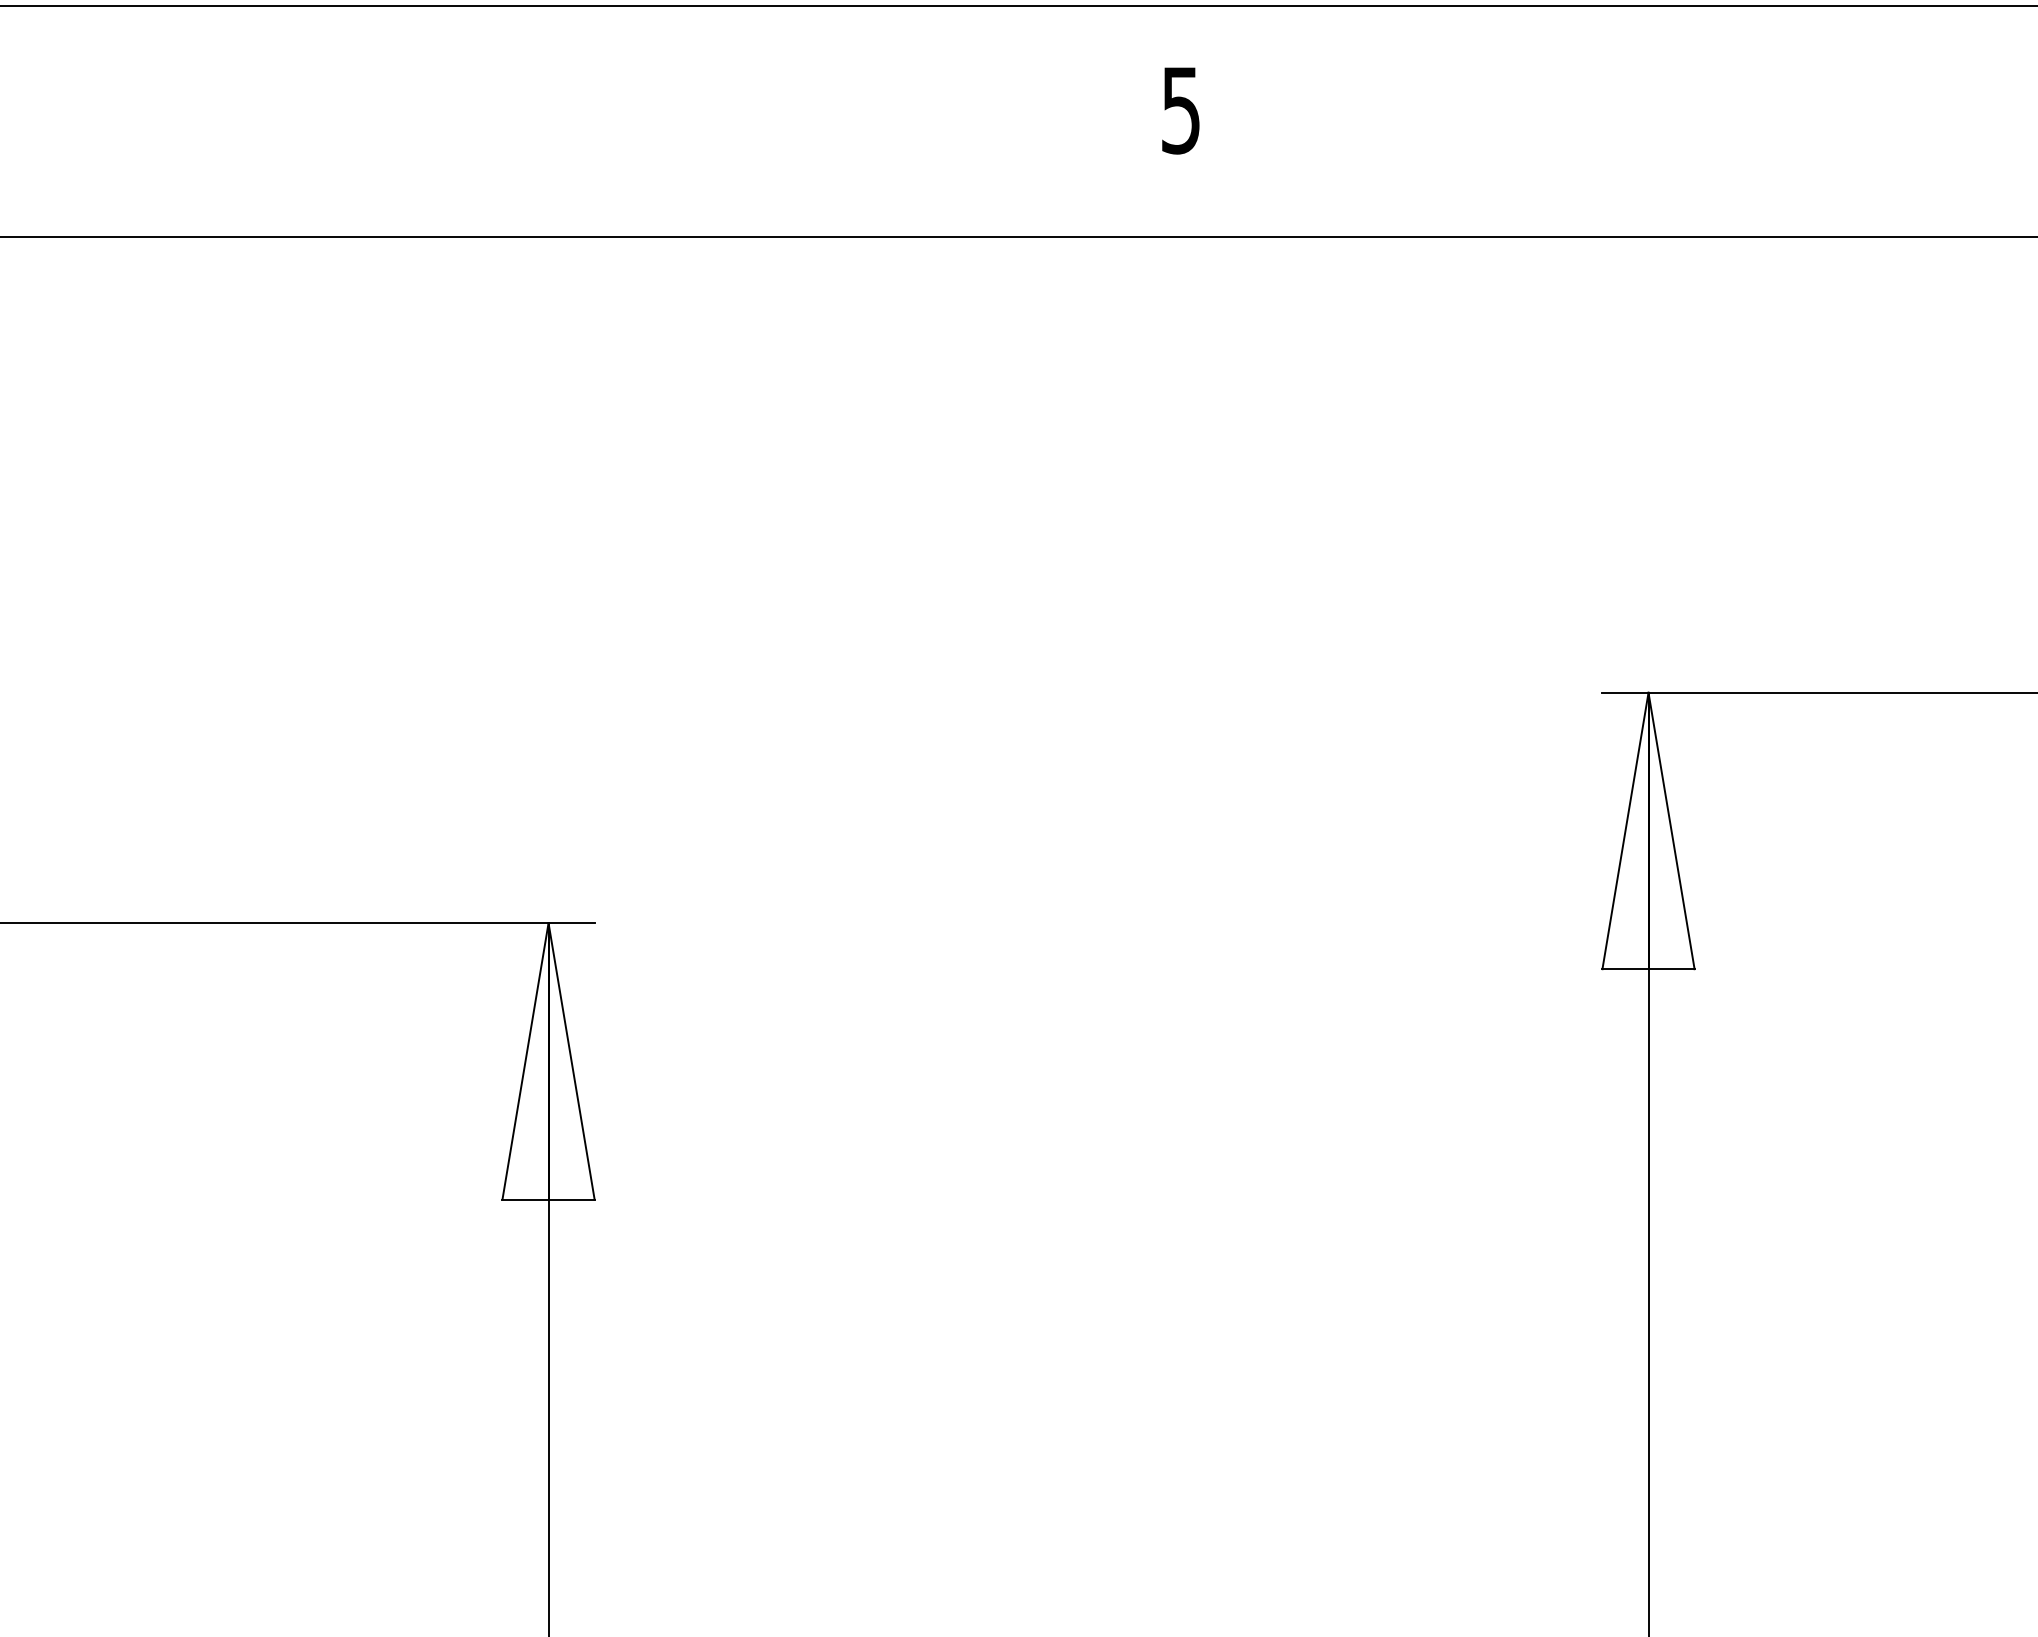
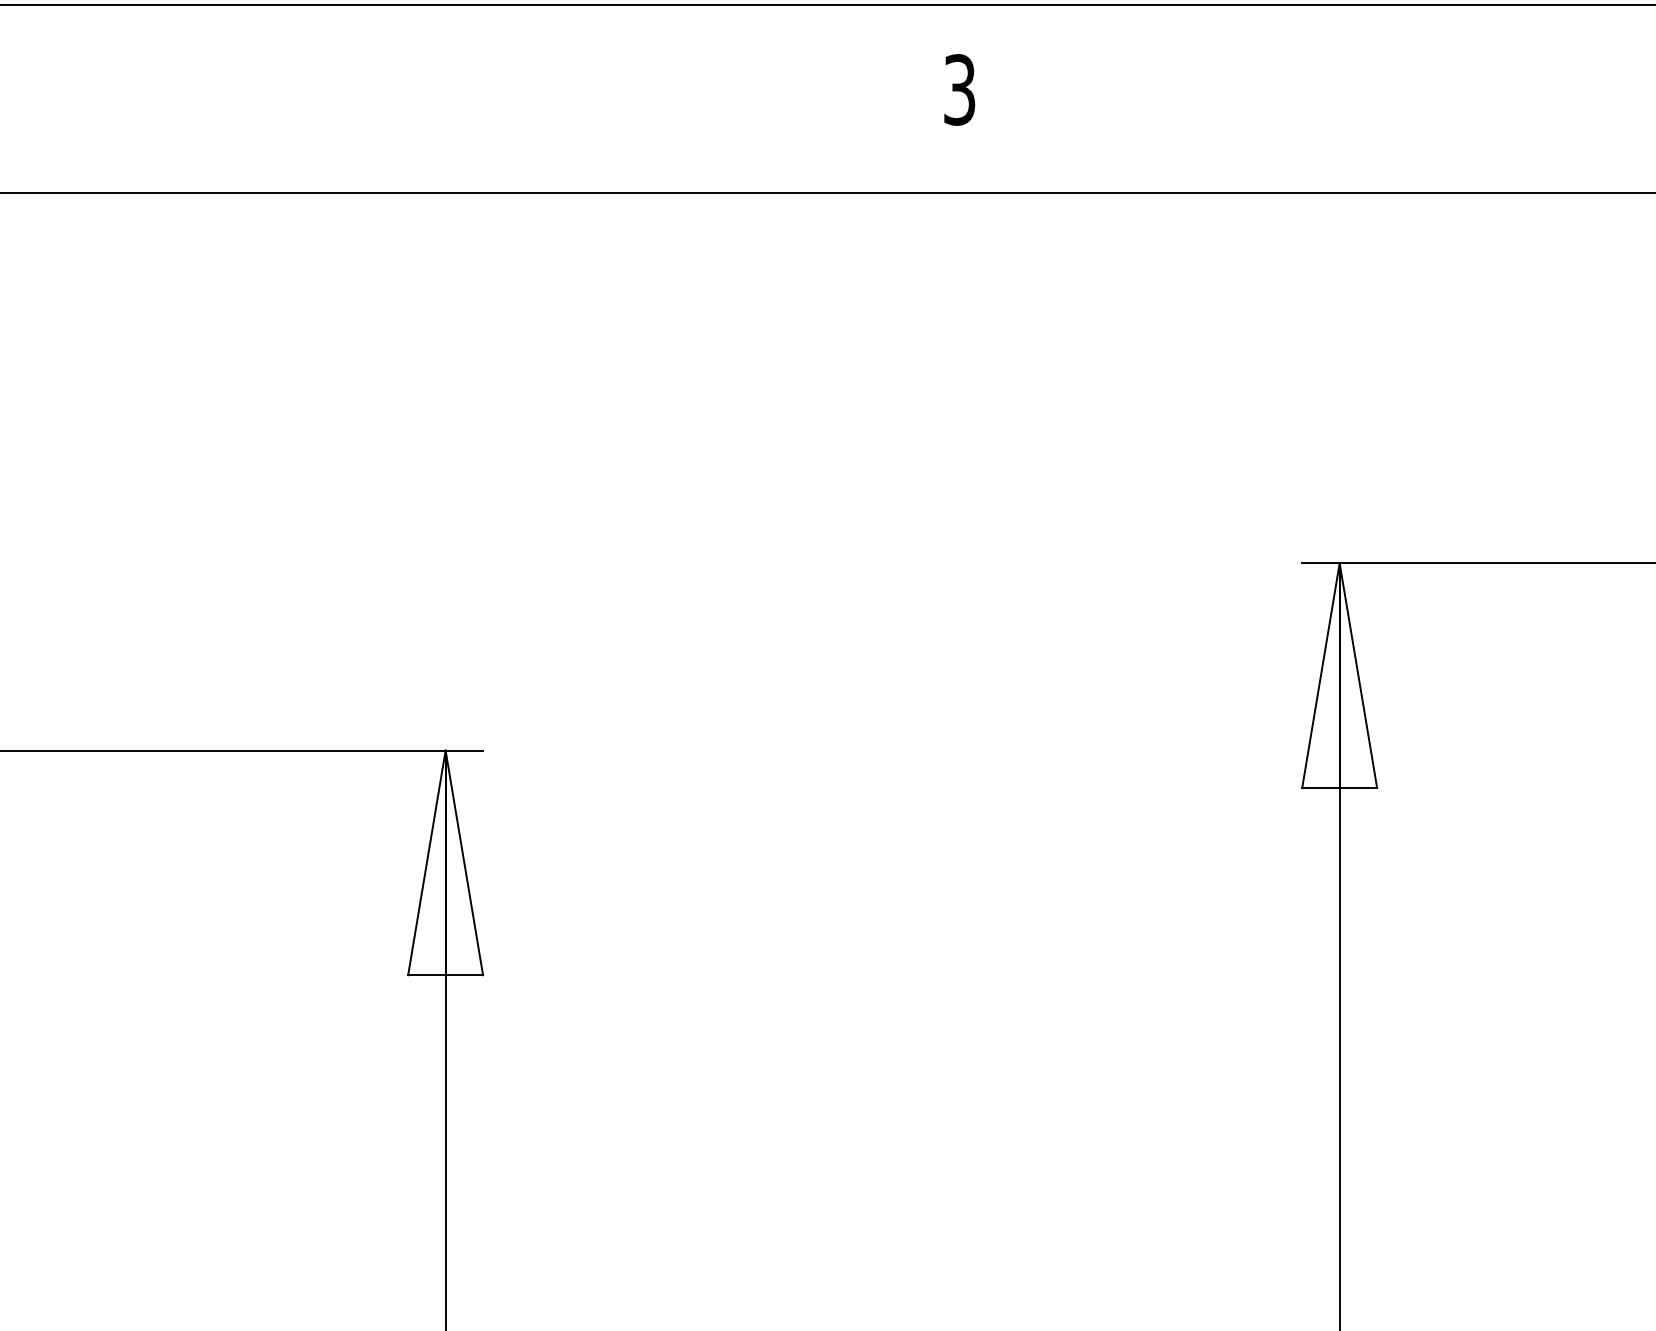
text: (1181, 110) -> (960, 90), 5 -> 3

